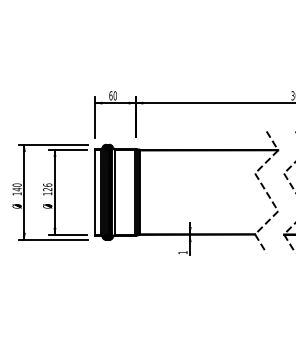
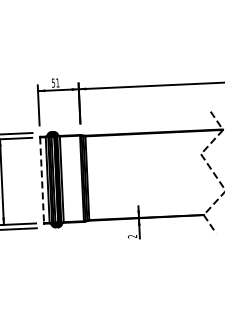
text: (112, 95) -> (55, 82), 60 -> 51
line: (95, 192) -> (42, 180), solid -> dashed
text: (182, 252) -> (132, 236), 1 -> 2

